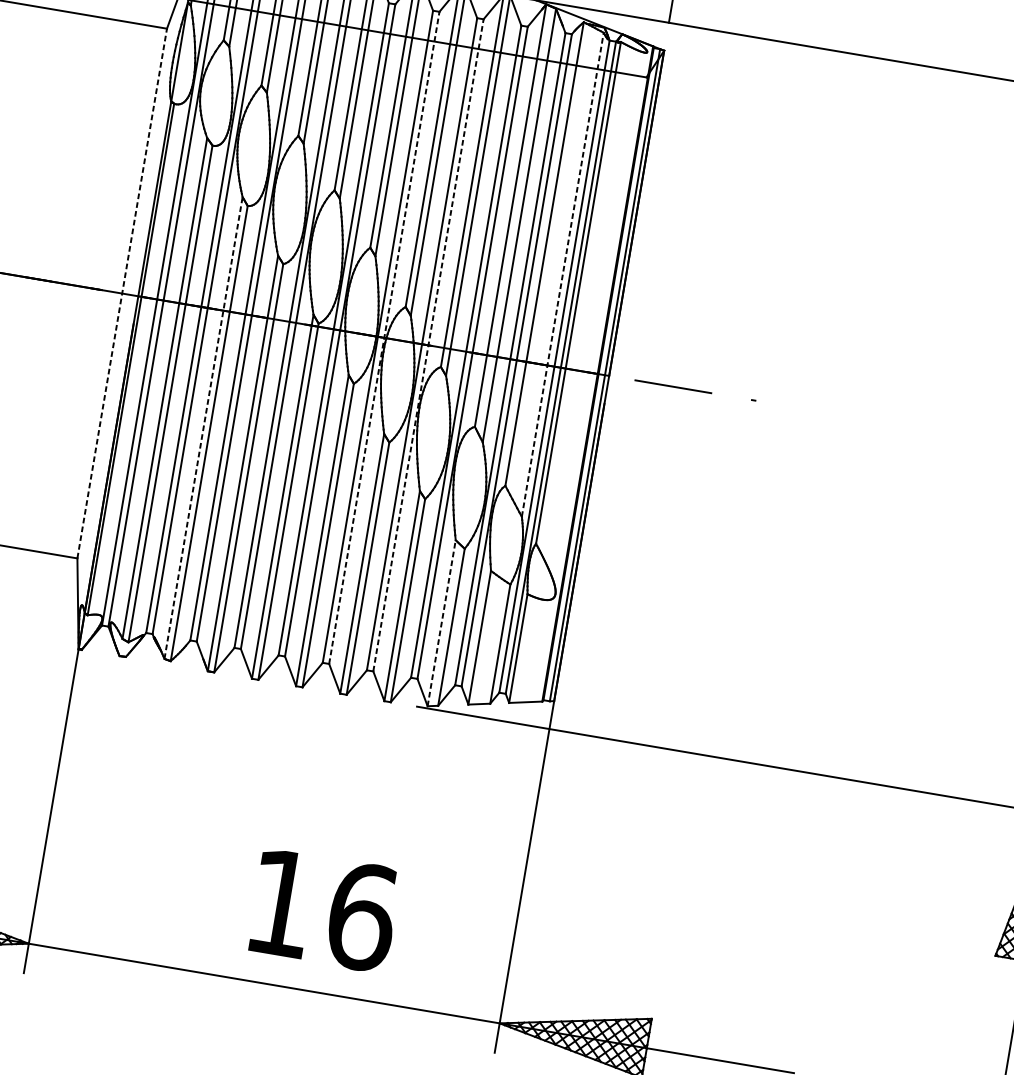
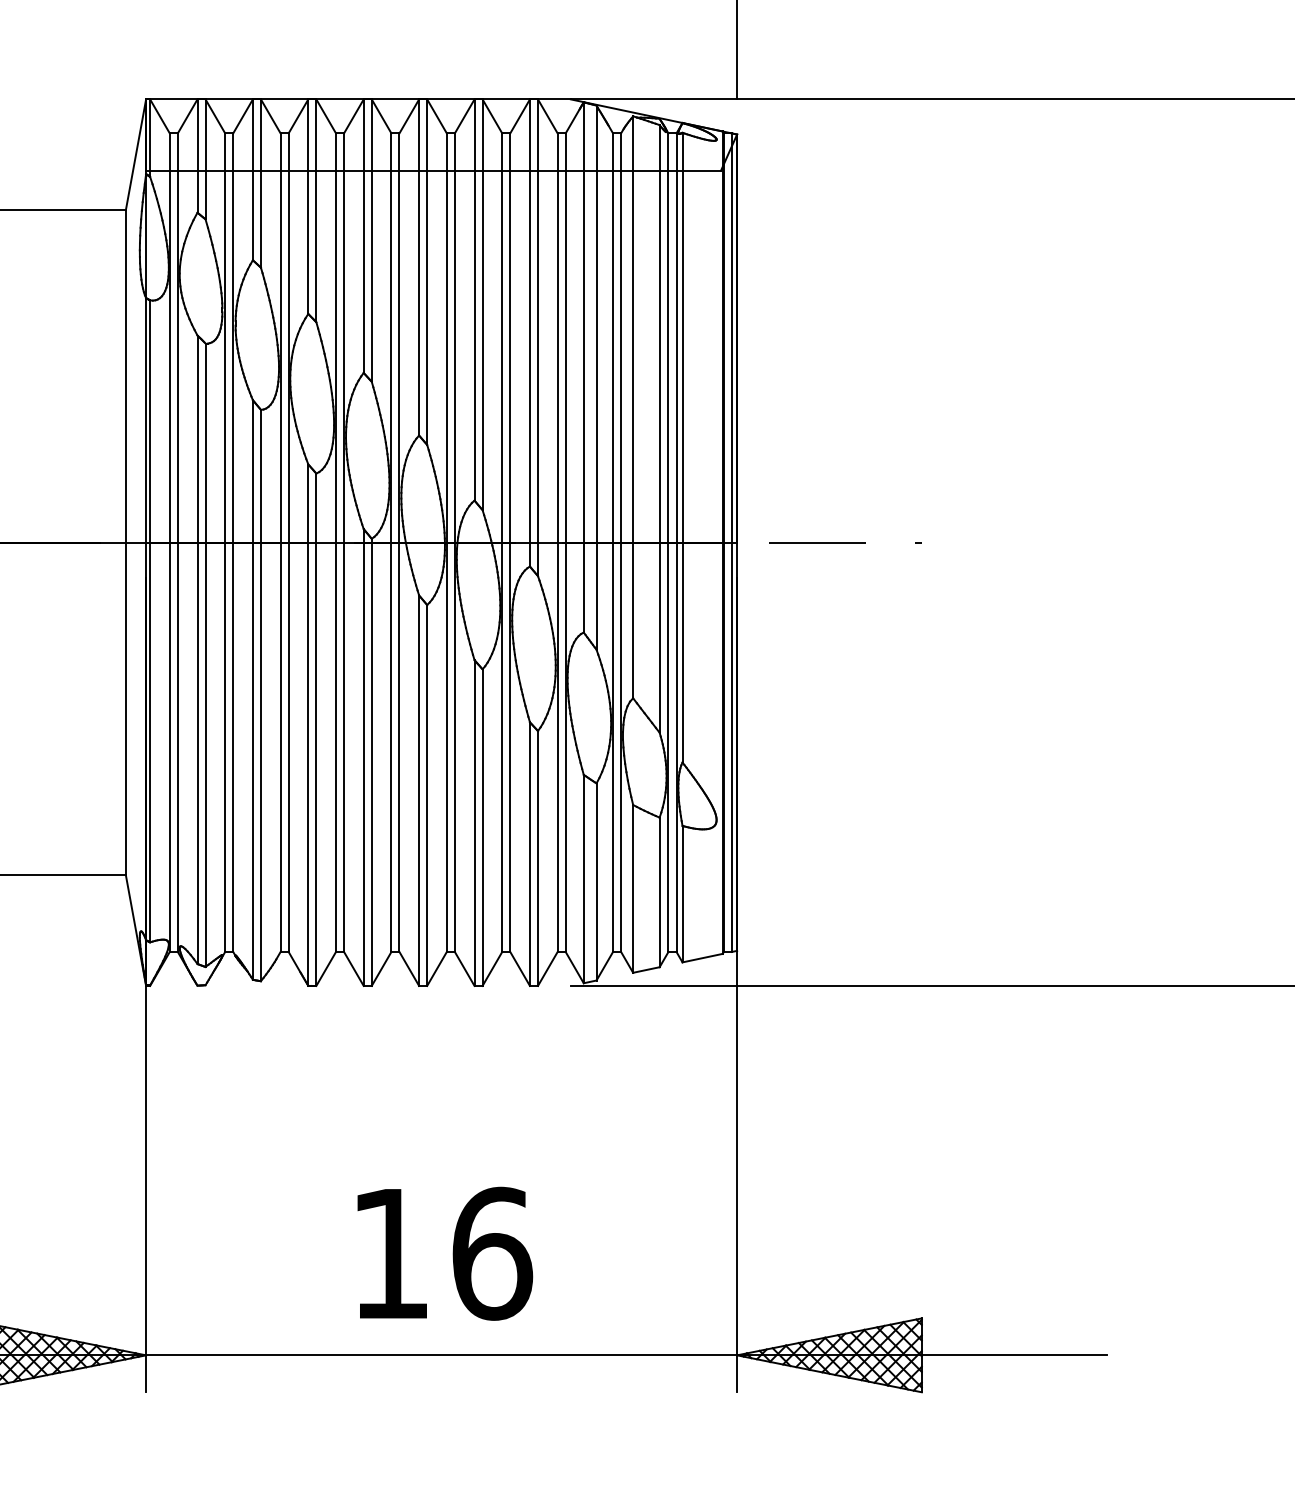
line: (562, 274) -> (659, 428), dashed -> solid
line: (121, 293) -> (125, 542), dashed -> solid
line: (384, 337) -> (454, 542), dashed -> solid
line: (428, 345) -> (510, 542), dashed -> solid
line: (203, 427) -> (252, 689), dashed -> solid
line: (441, 622) -> (583, 878), dashed -> solid
text: (324, 910) -> (445, 1253), moved

